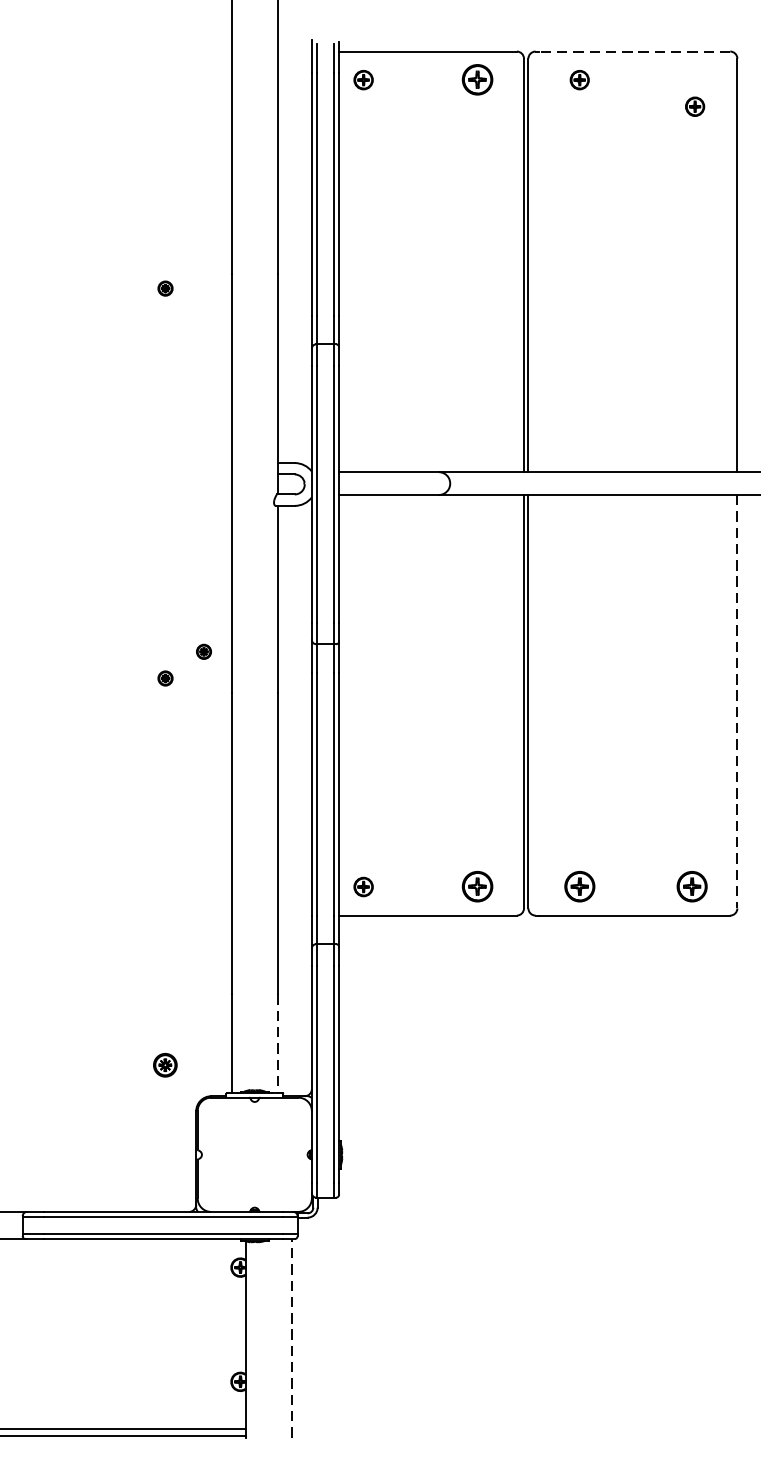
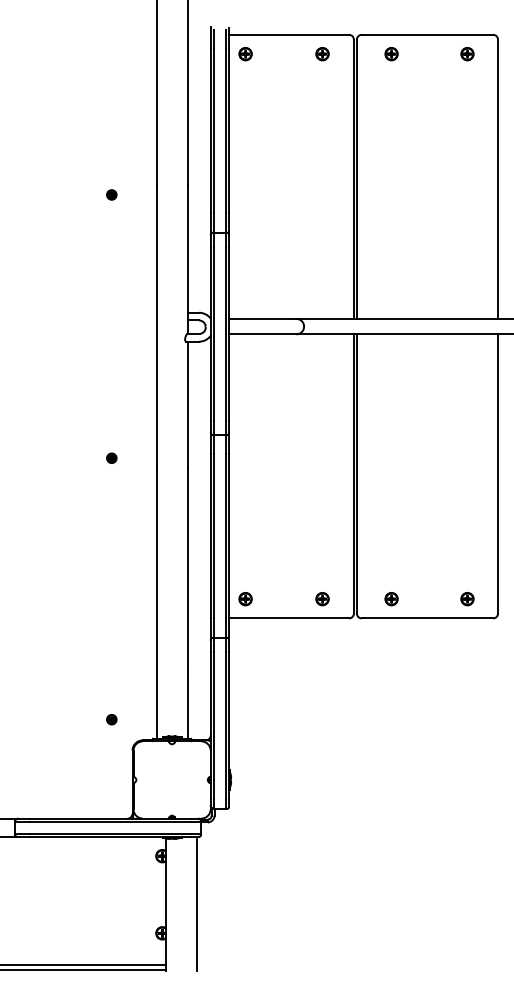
line: (634, 51) -> (428, 34), dashed -> solid
part: (477, 80) -> (322, 54), size x0.62
part: (695, 107) -> (467, 54), moved
part: (203, 650) -> (137, 439), removed
line: (738, 701) -> (498, 473), dashed -> solid
part: (477, 887) -> (322, 599), size x0.62
part: (579, 887) -> (391, 599), size x0.62
part: (692, 887) -> (467, 599), size x0.62
line: (277, 1044) -> (187, 705), dashed -> solid
part: (165, 1065) -> (111, 719), size x0.62
line: (292, 1337) -> (197, 903), dashed -> solid

